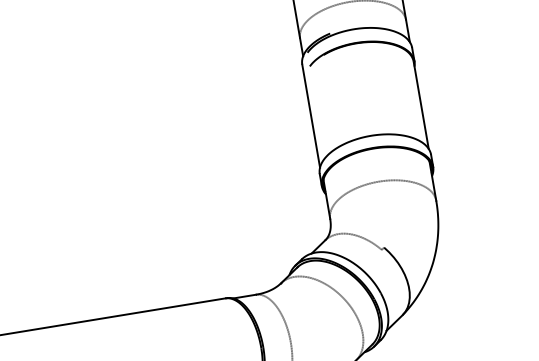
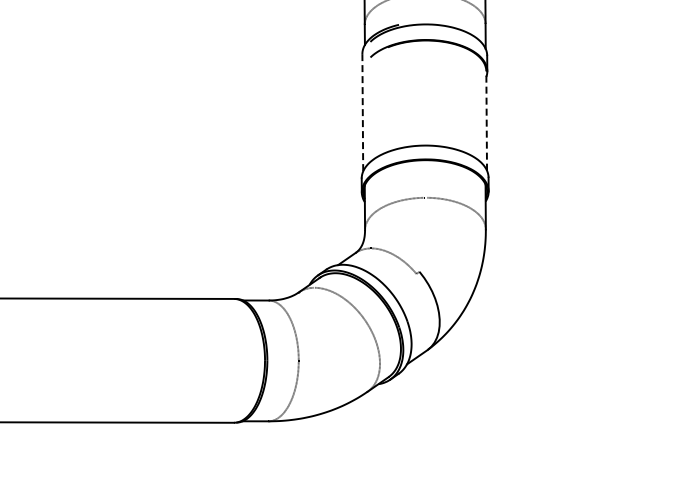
line: (421, 105) -> (486, 121), solid -> dashed
line: (310, 115) -> (362, 112), solid -> dashed

